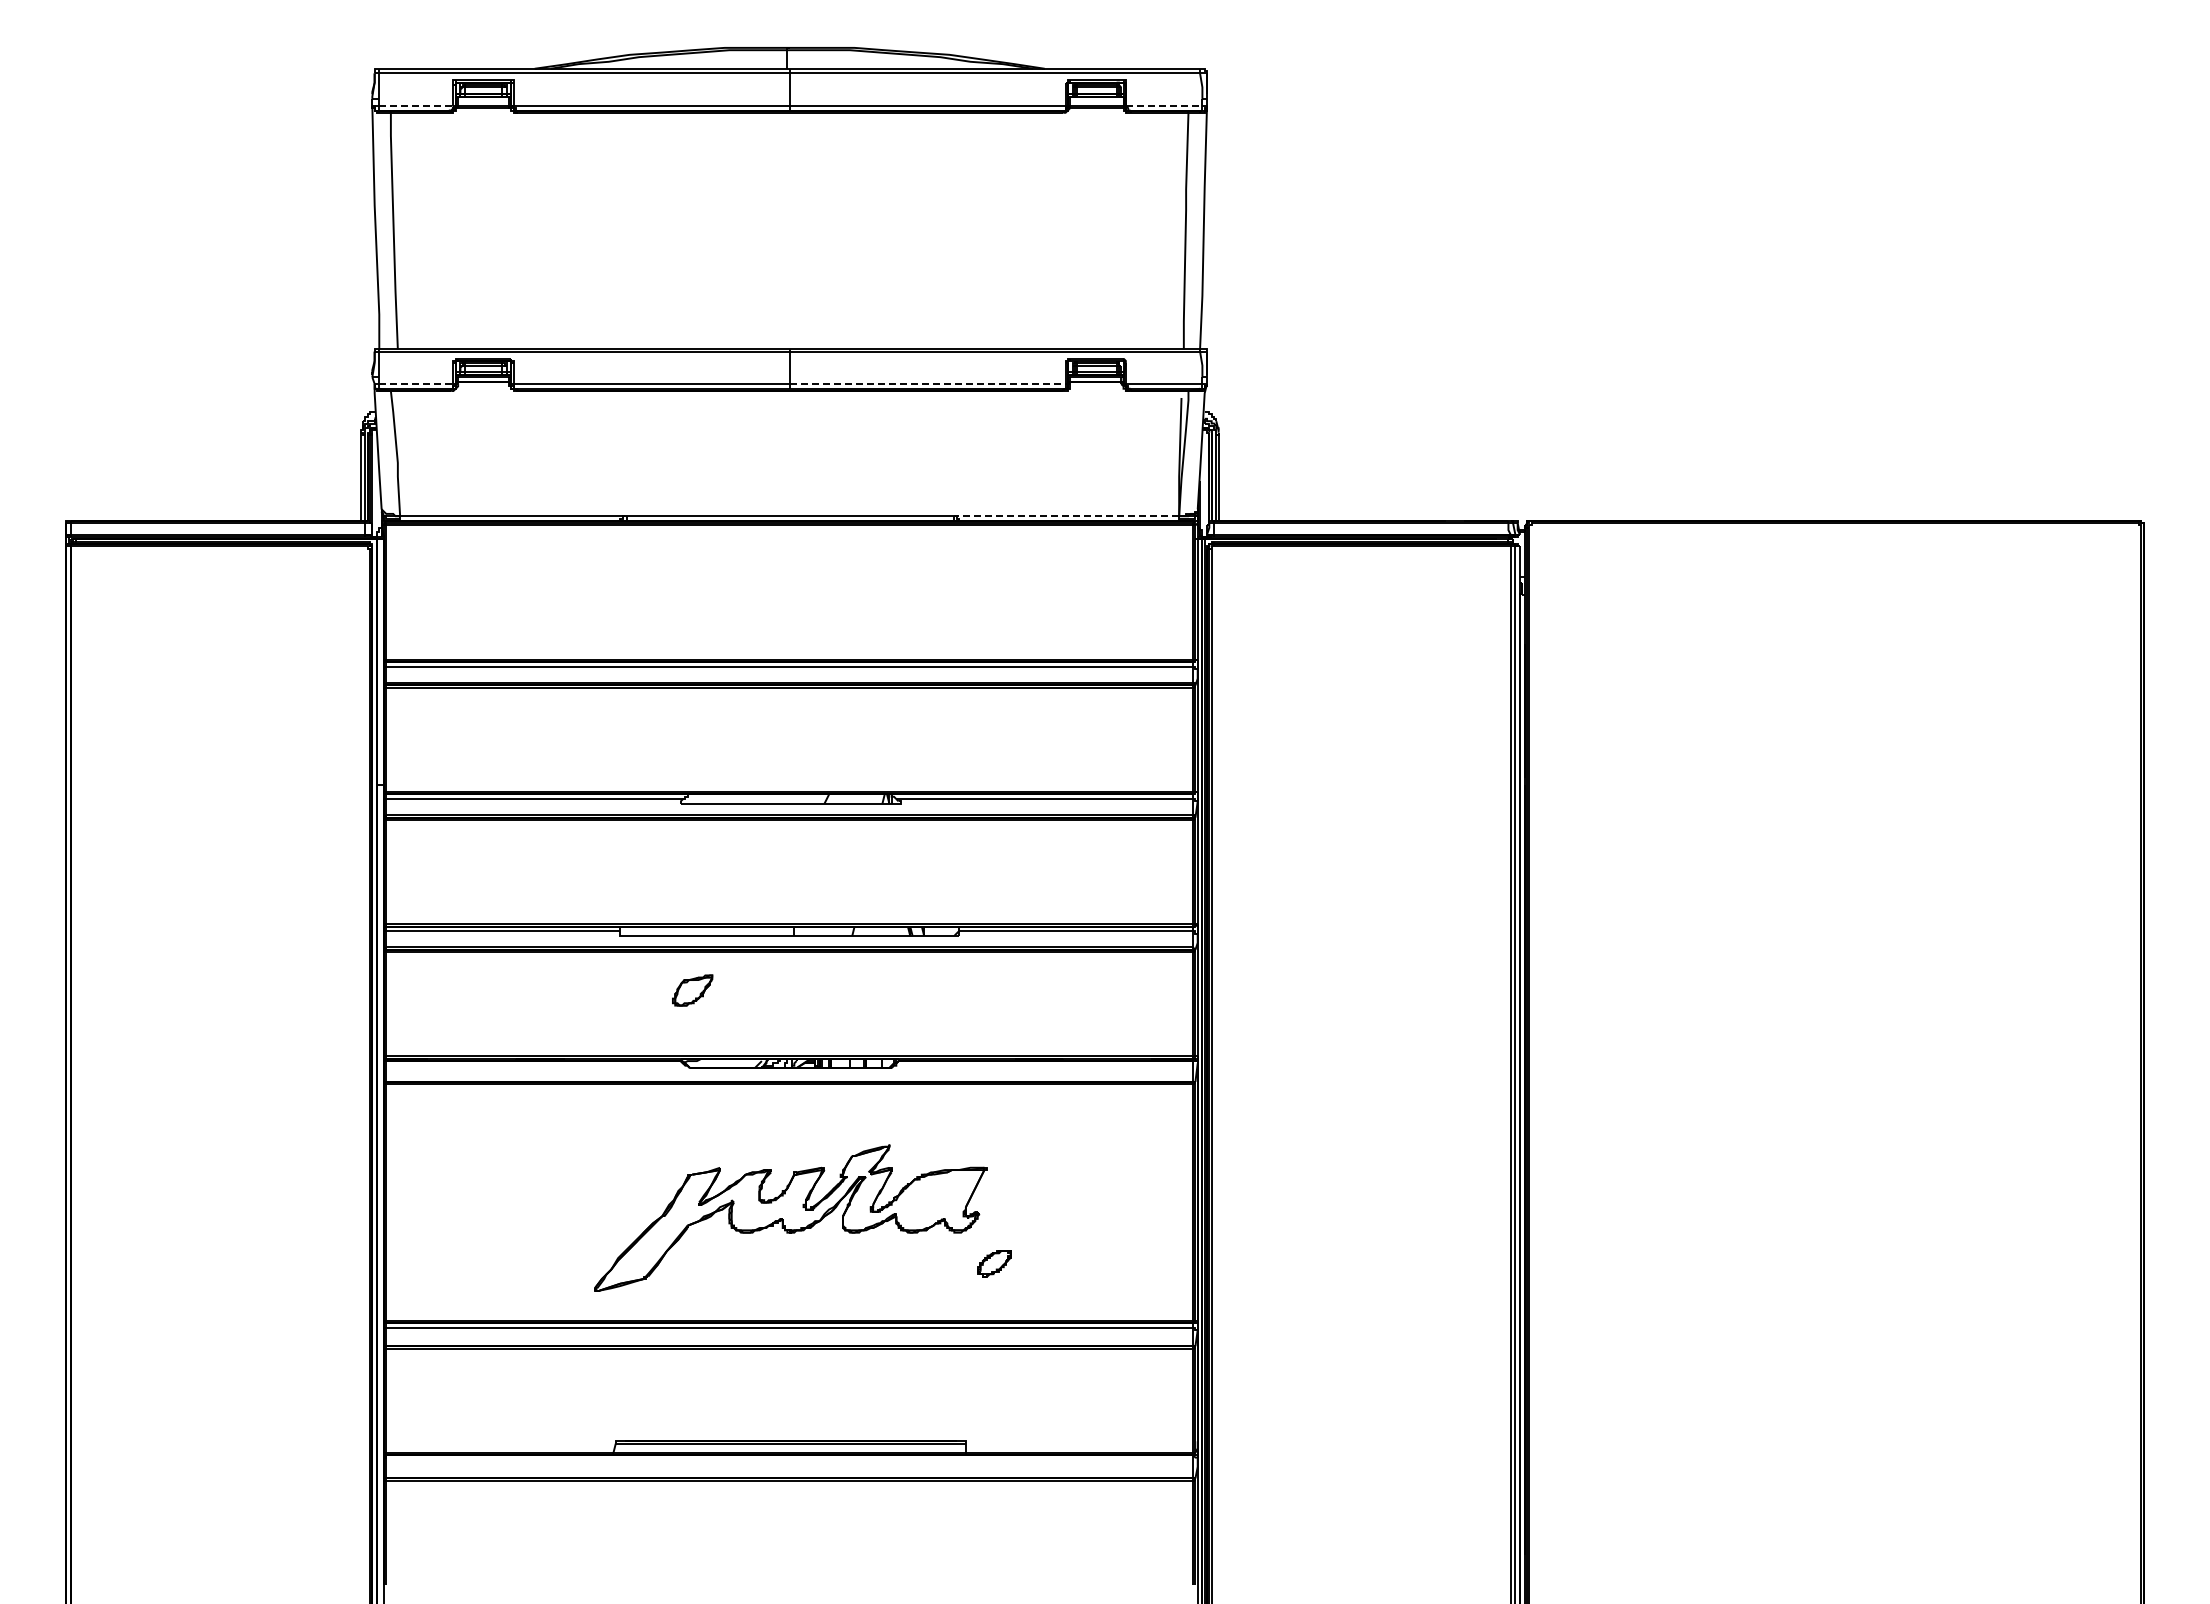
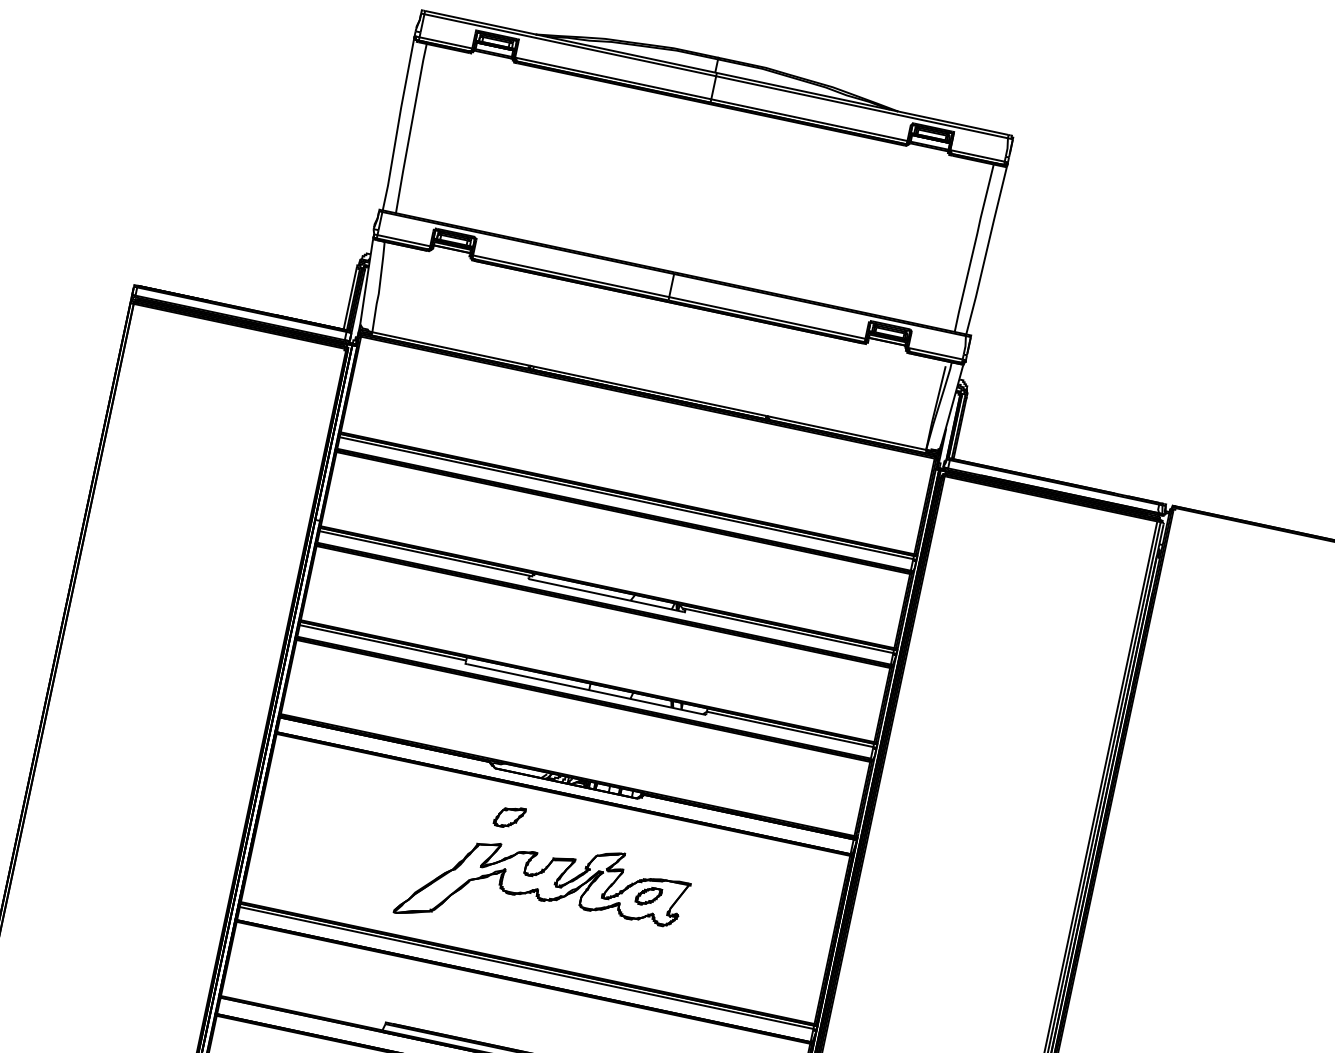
line: (416, 105) -> (446, 42), dashed -> solid
line: (1164, 105) -> (977, 155), dashed -> solid
line: (416, 384) -> (403, 241), dashed -> solid
line: (928, 384) -> (767, 318), dashed -> solid
line: (1066, 516) -> (846, 433), dashed -> solid
part: (692, 990) -> (509, 817), moved
part: (994, 1263) -> (648, 896), moved

